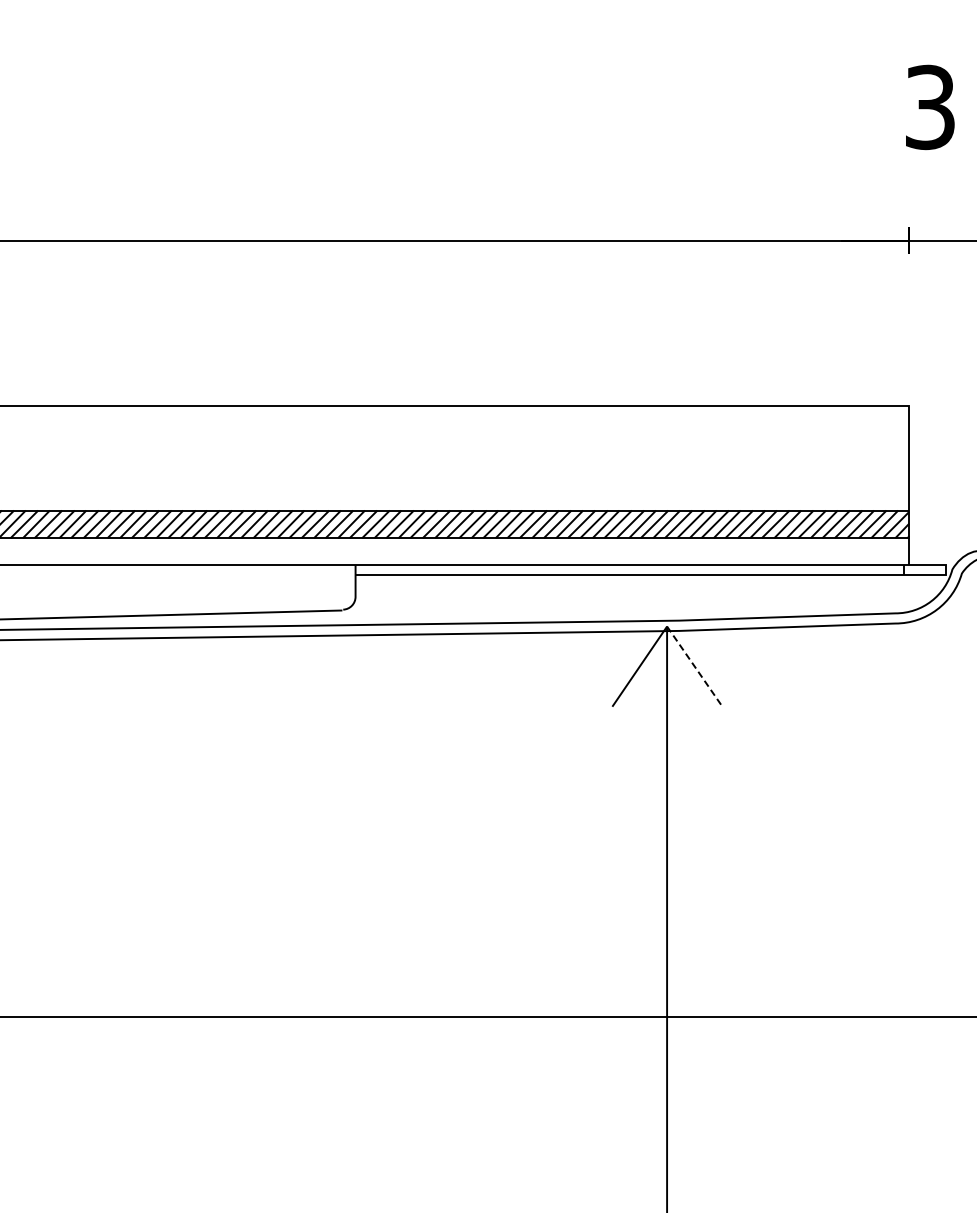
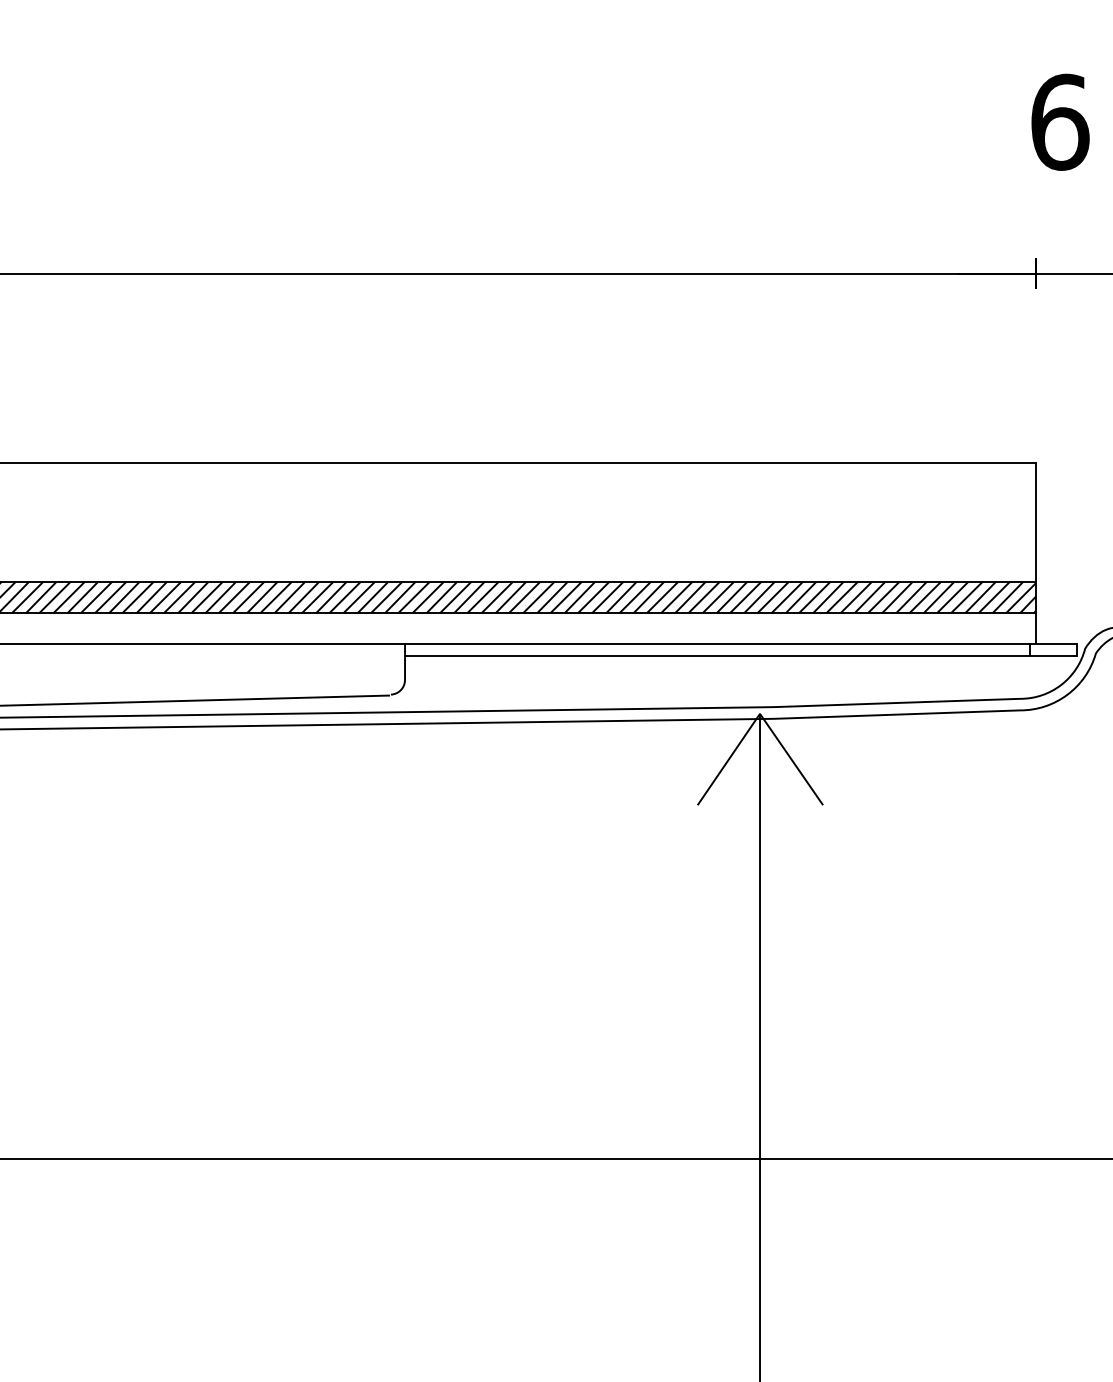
text: (930, 107) -> (1060, 122), 3 -> 6
line: (694, 666) -> (791, 759), dashed -> solid

